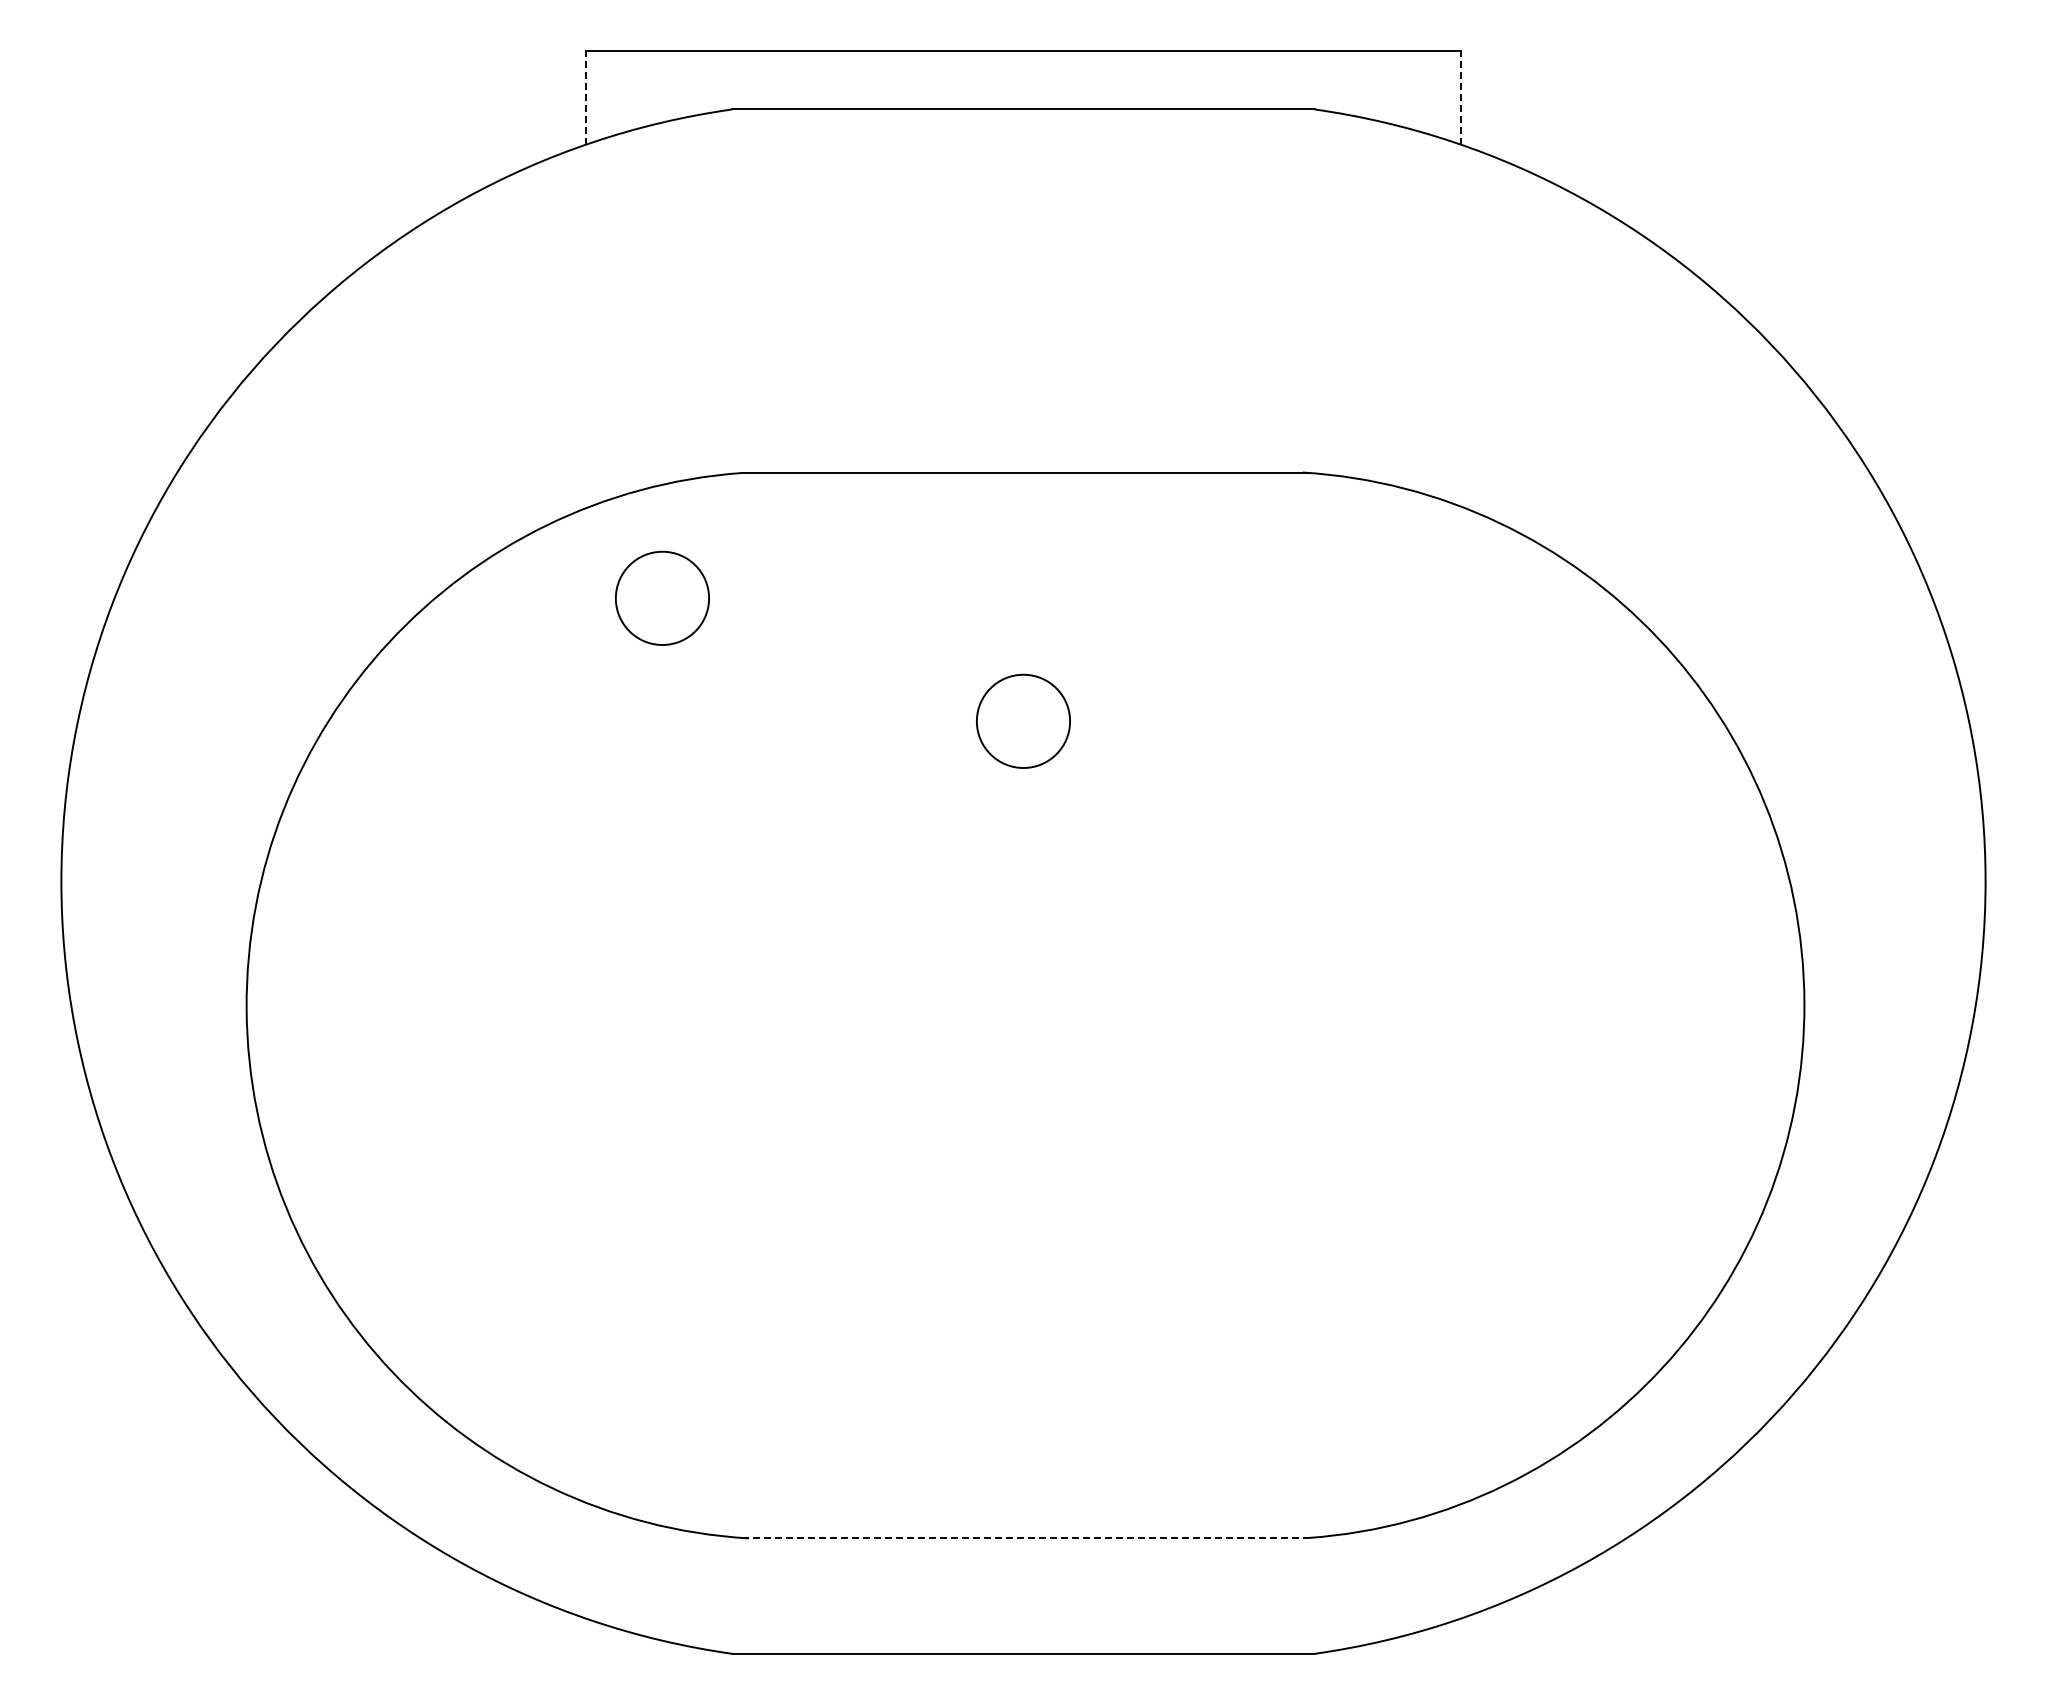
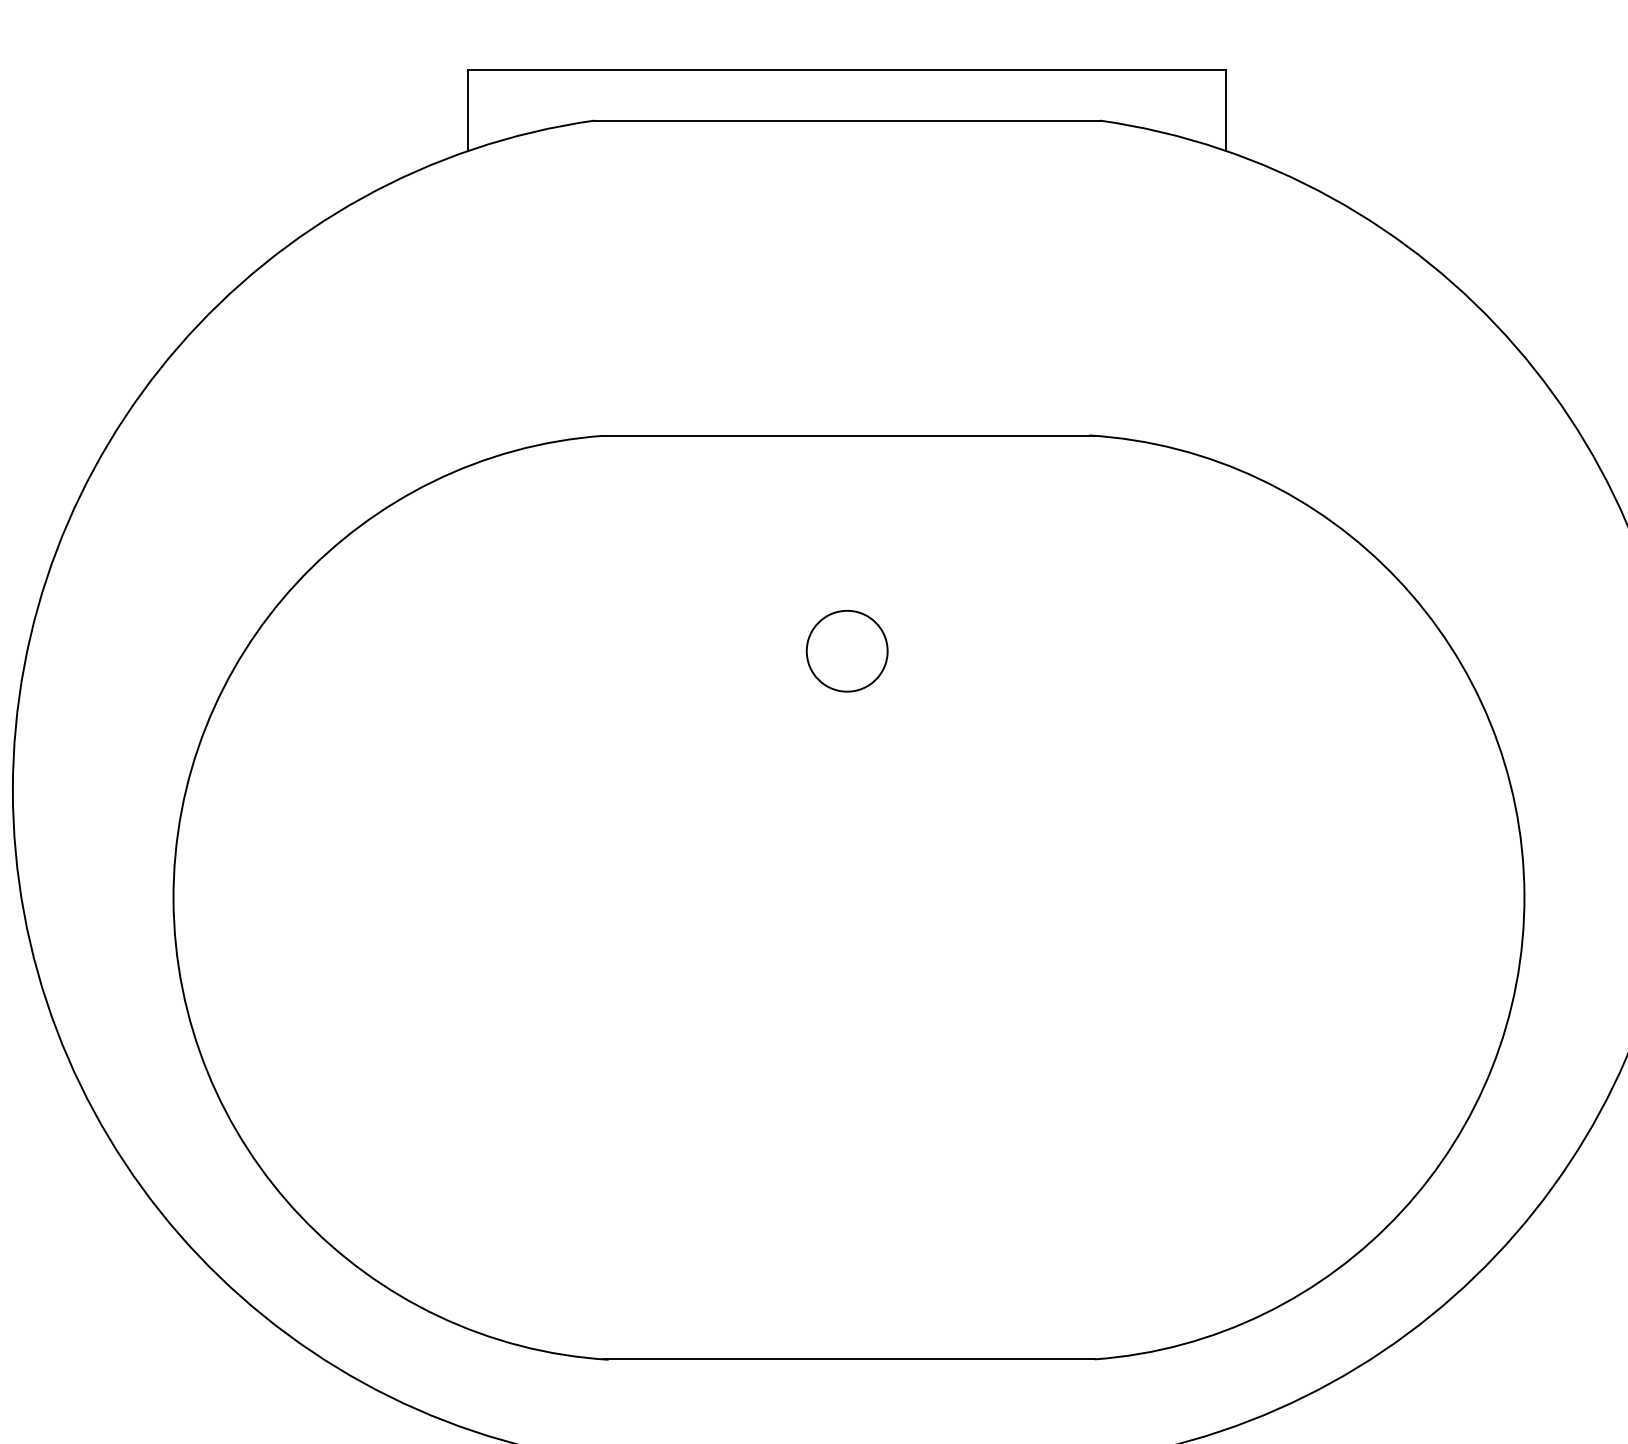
line: (586, 97) -> (468, 110), dashed -> solid
line: (1460, 97) -> (1226, 110), dashed -> solid
circle: (662, 597) -> (534, 543), removed
line: (1026, 1537) -> (849, 1358), dashed -> solid

